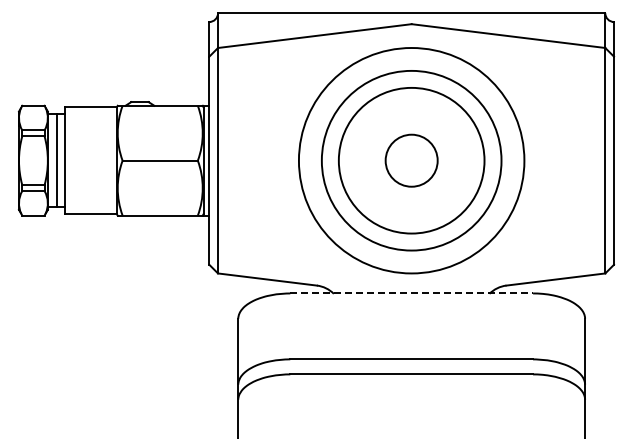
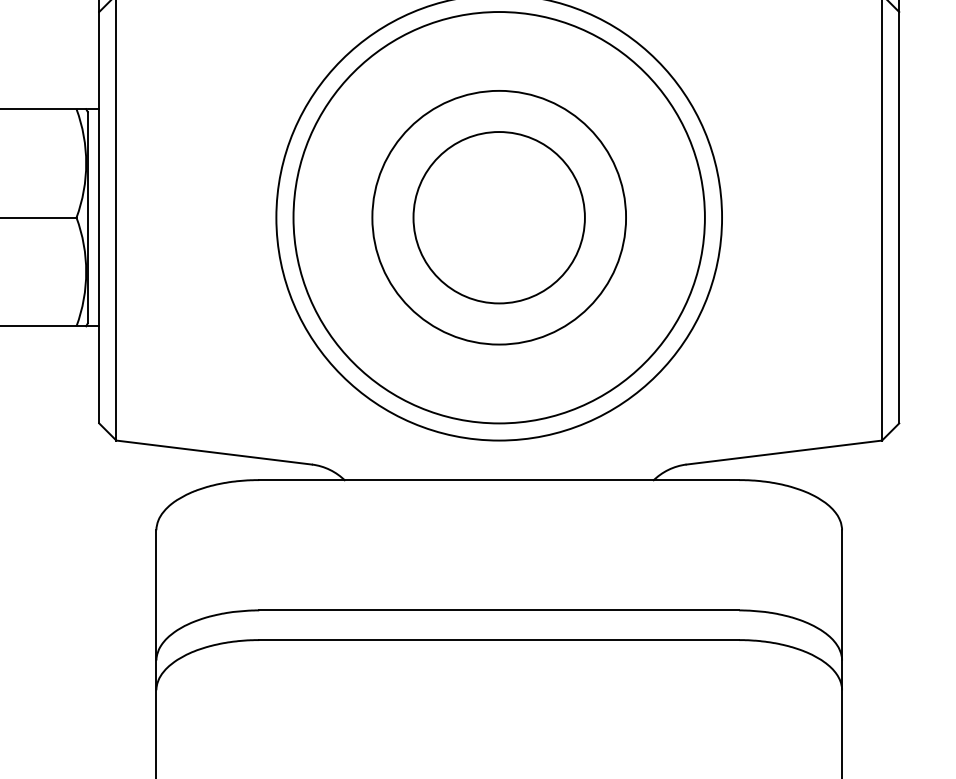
circle: (411, 160) -> (498, 217), size x0.71
circle: (411, 160) -> (498, 217), size x1.43
circle: (411, 160) -> (498, 217), size x1.67
line: (412, 293) -> (500, 480), dashed -> solid

